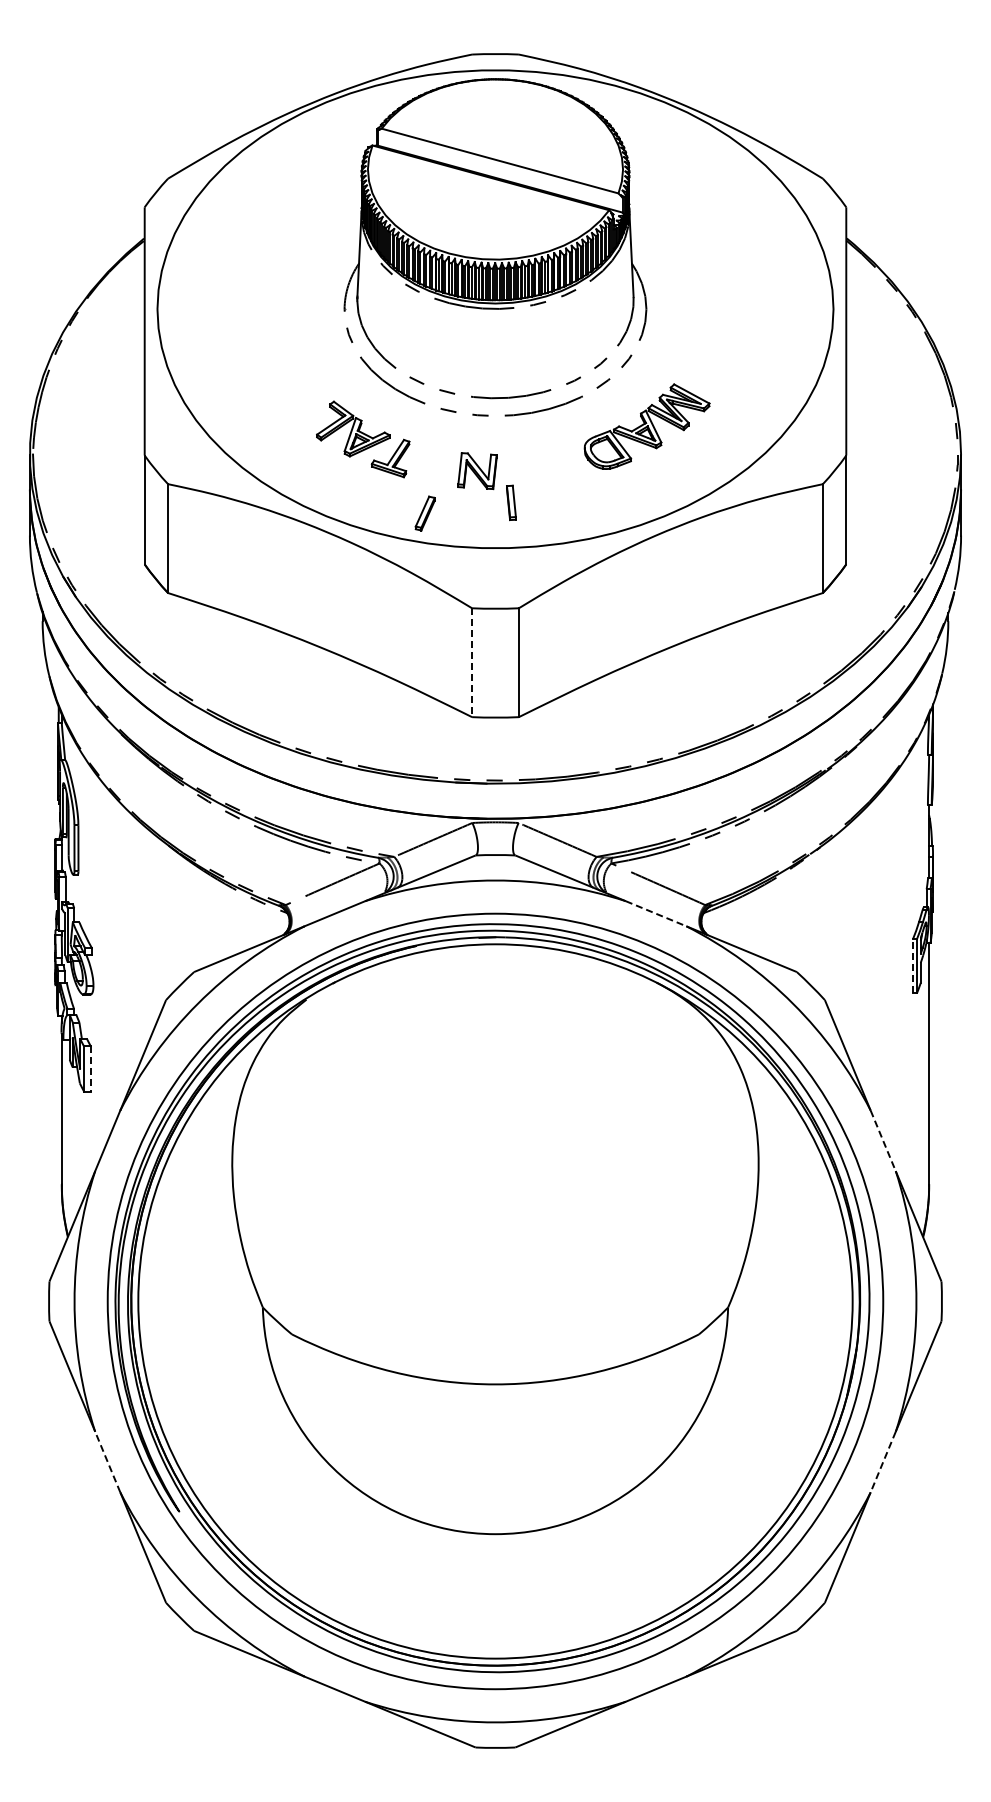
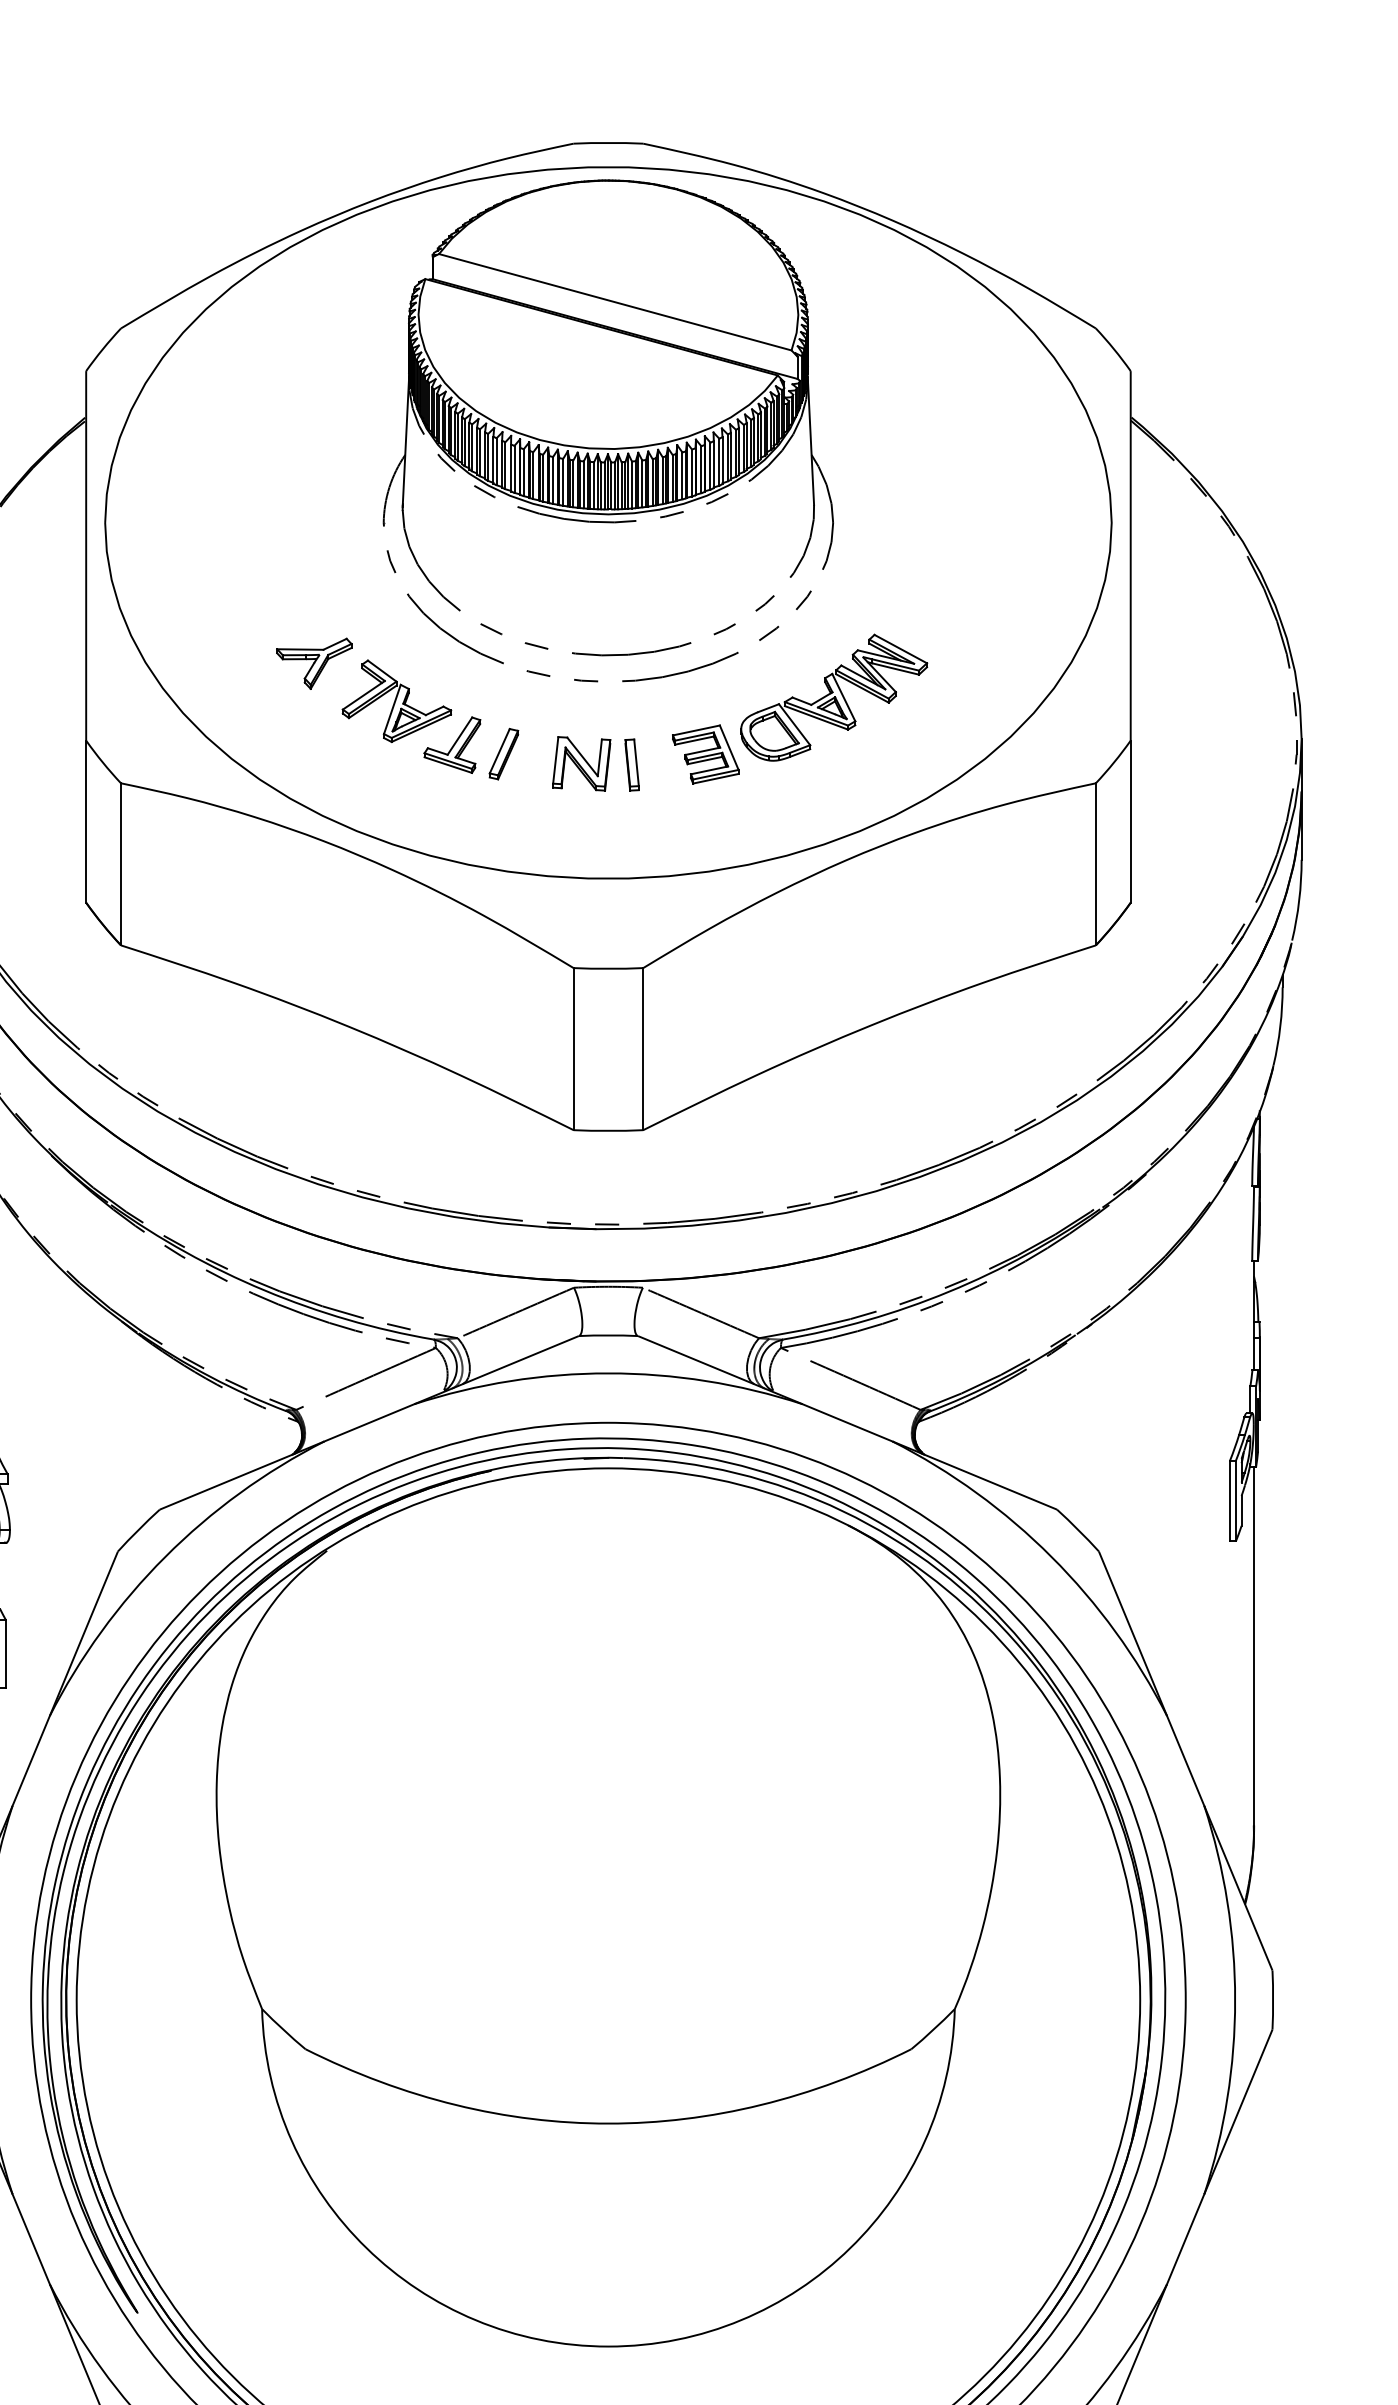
part: (298, 403) -> (315, 663), added
part: (560, 464) -> (705, 754), added
part: (511, 502) -> (632, 764), moved
part: (424, 513) -> (502, 754), moved
line: (472, 663) -> (574, 1050), dashed -> solid
line: (656, 913) -> (848, 1422), dashed -> solid
line: (912, 965) -> (1229, 1499), dashed -> solid
line: (90, 1068) -> (5, 1653), dashed -> solid
line: (883, 1140) -> (1186, 1760), dashed -> solid
line: (107, 1462) -> (30, 2239), dashed -> solid
line: (883, 1462) -> (1186, 2239), dashed -> solid

